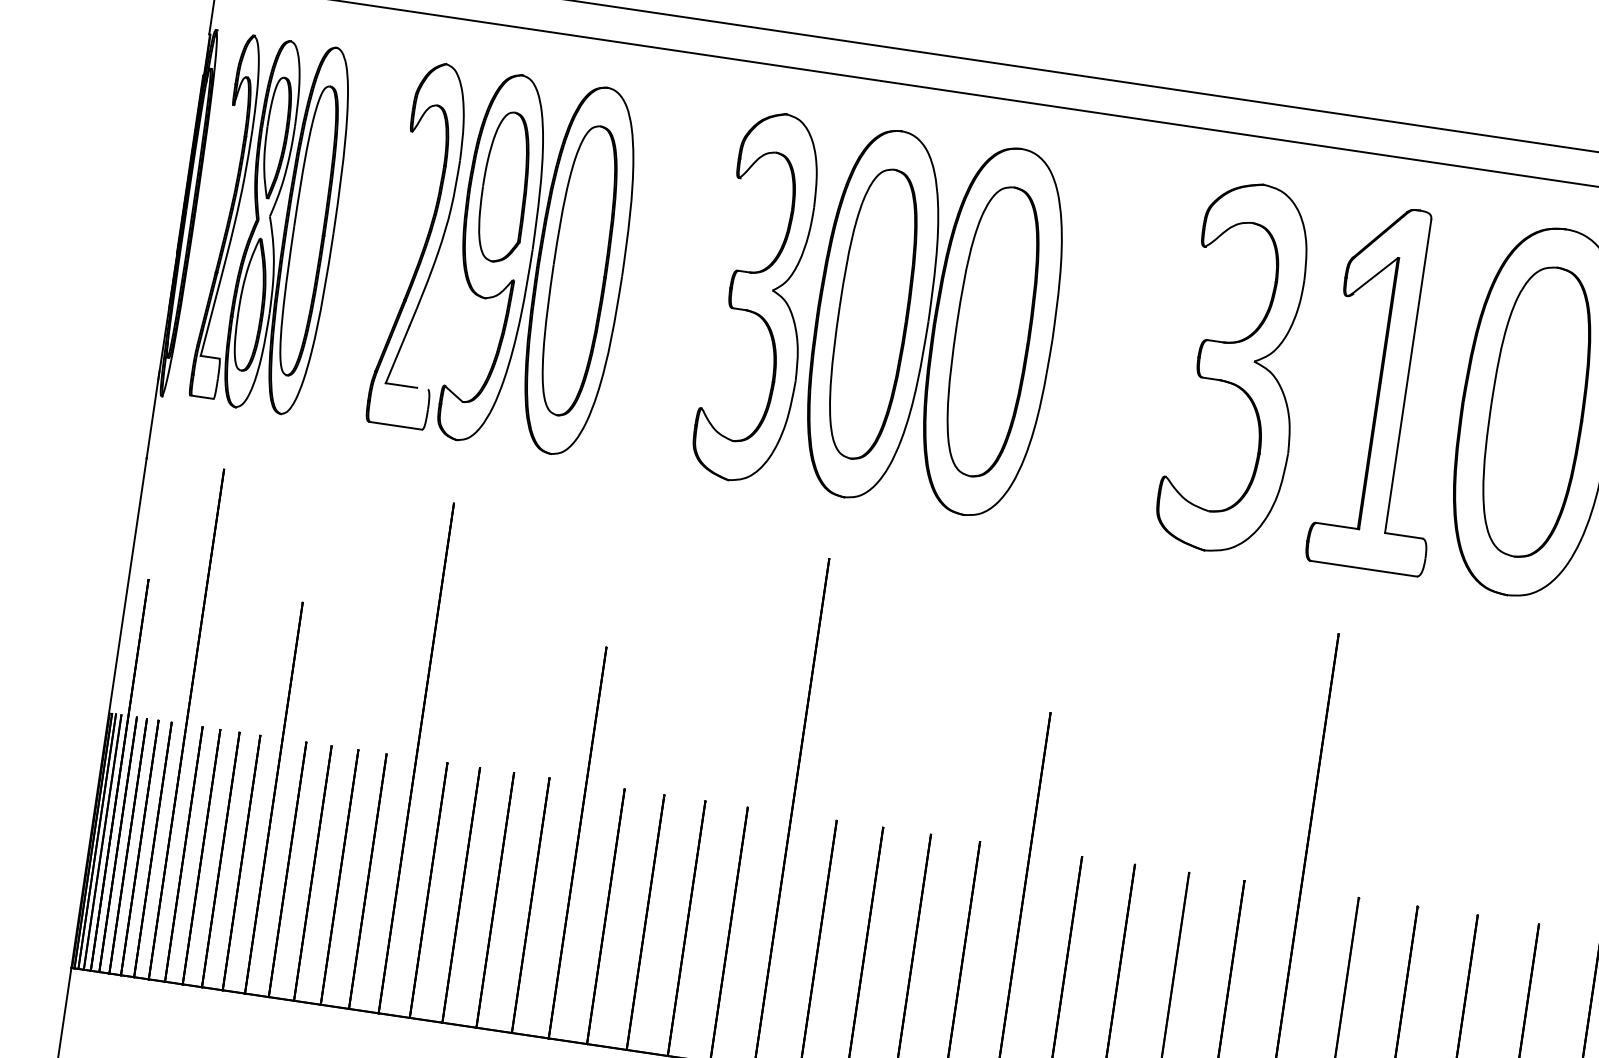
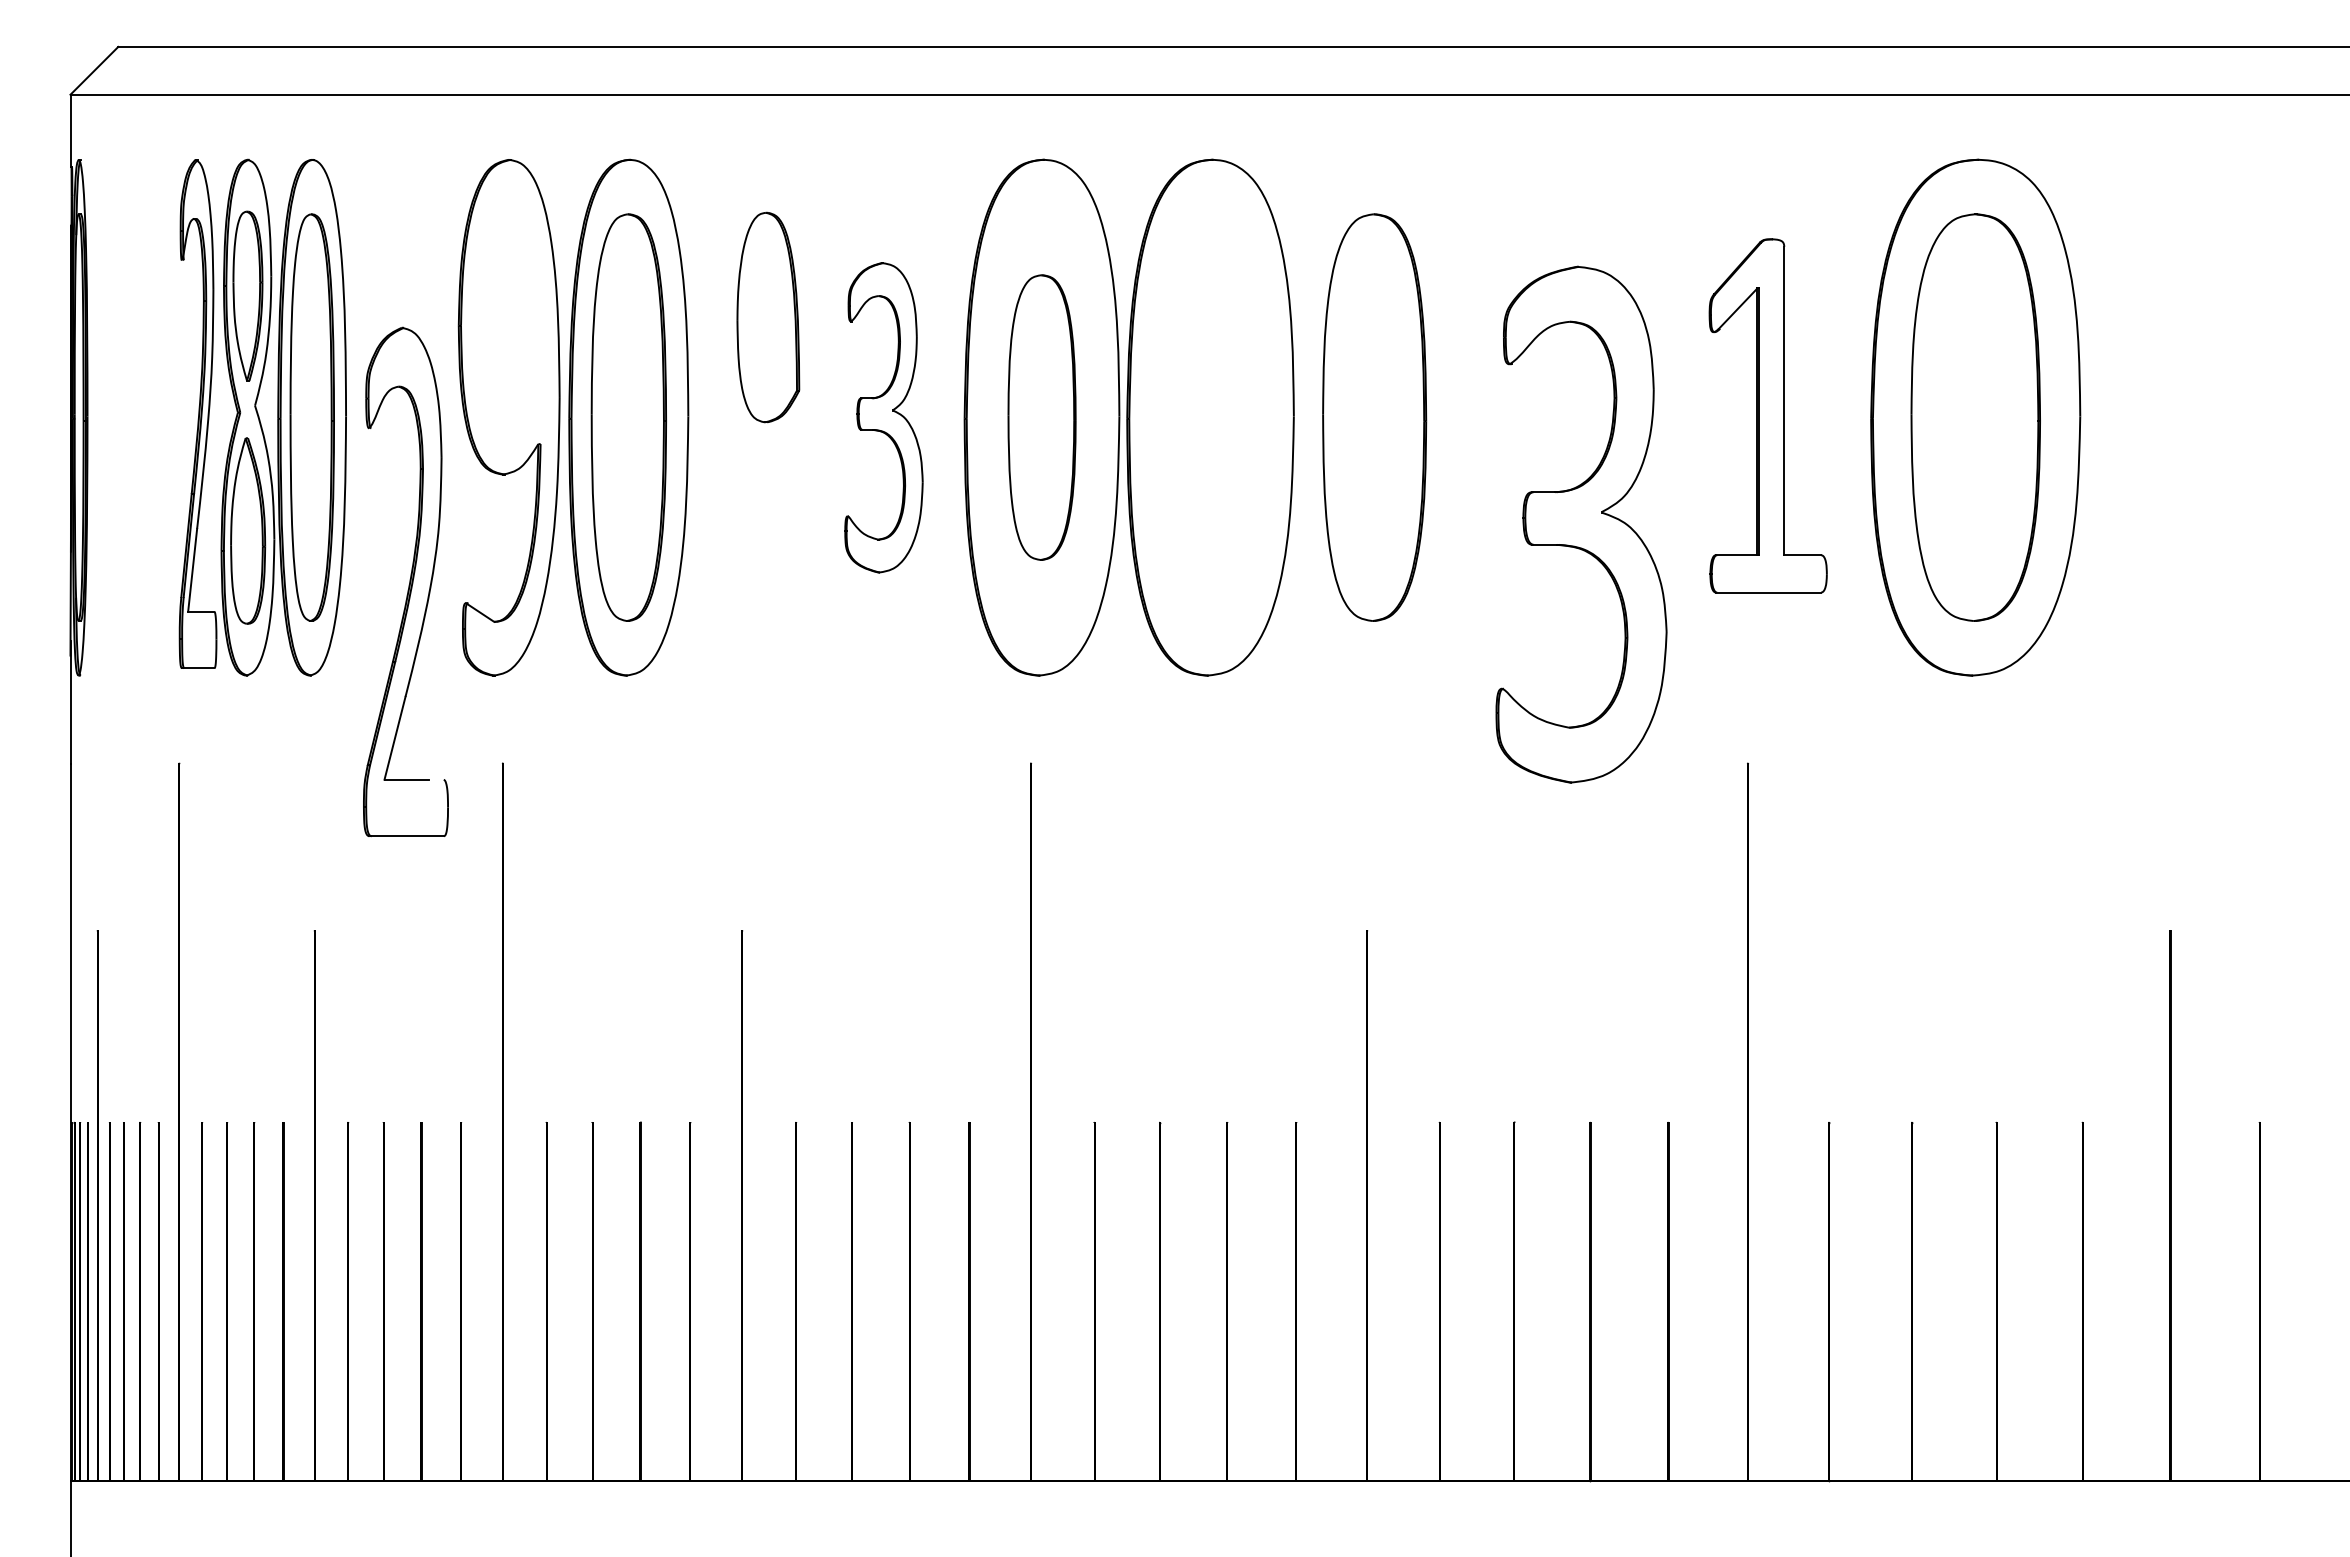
part: (505, 187) -> (768, 317), moved
part: (273, 225) -> (262, 417), moved
part: (421, 244) -> (405, 581), moved
part: (760, 297) -> (883, 417), size x0.6
part: (873, 314) -> (1041, 417), size x0.7
part: (993, 331) -> (1374, 417), moved
part: (1238, 368) -> (1581, 524), moved
part: (1389, 388) -> (1767, 415), size x0.7

